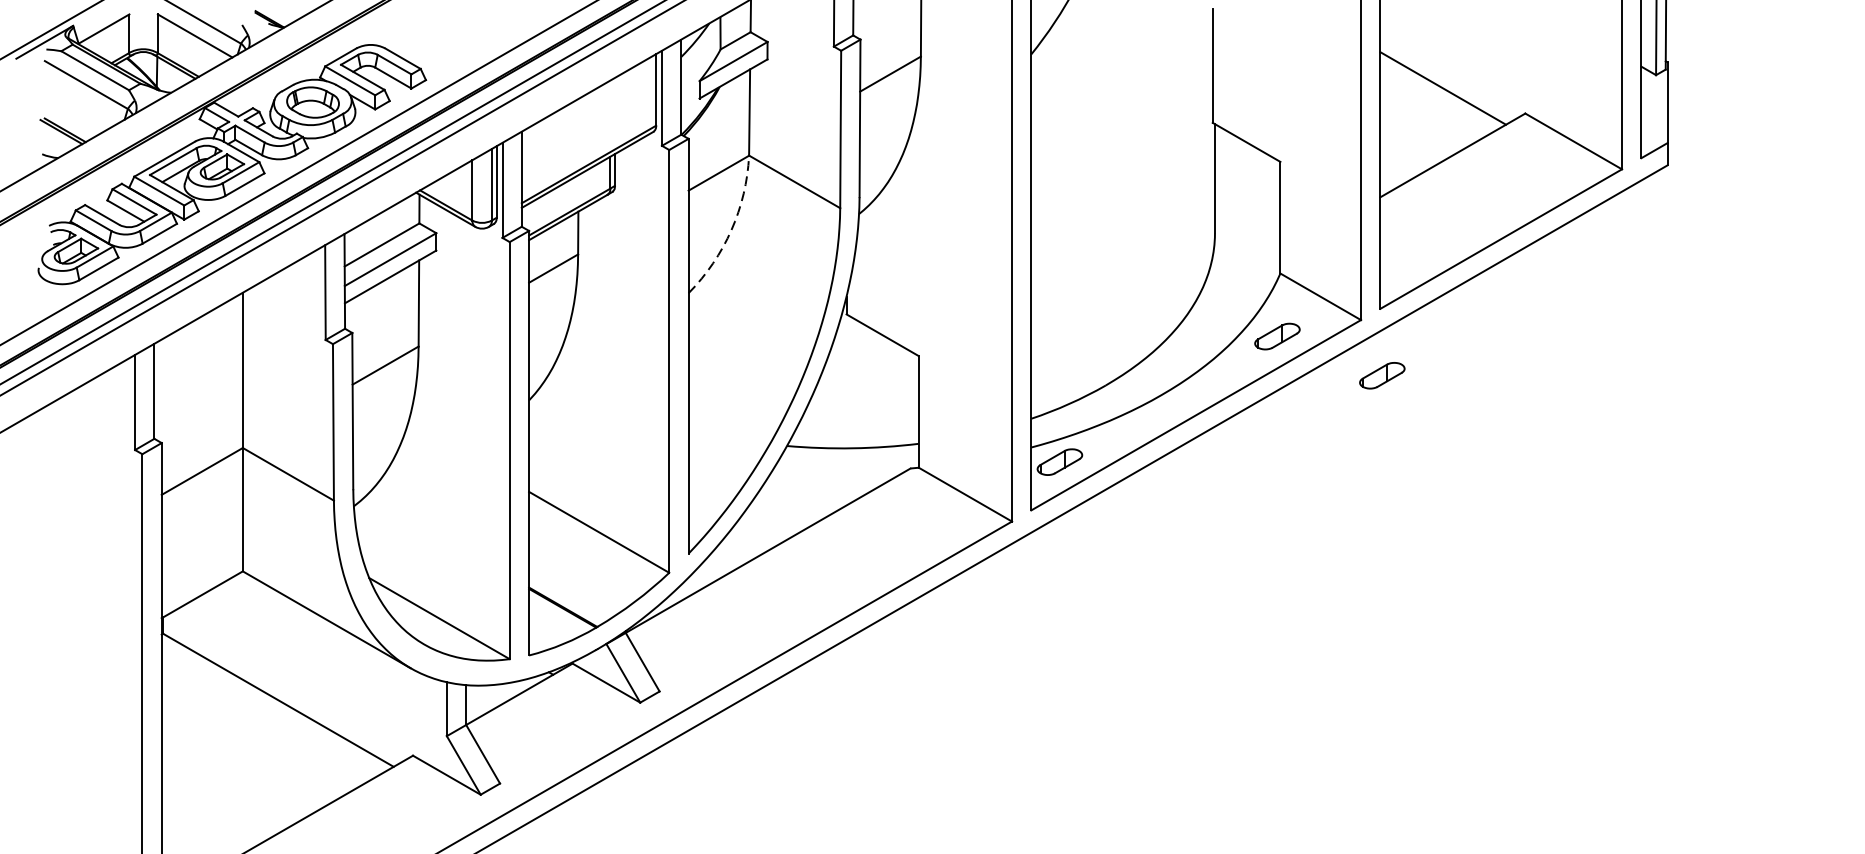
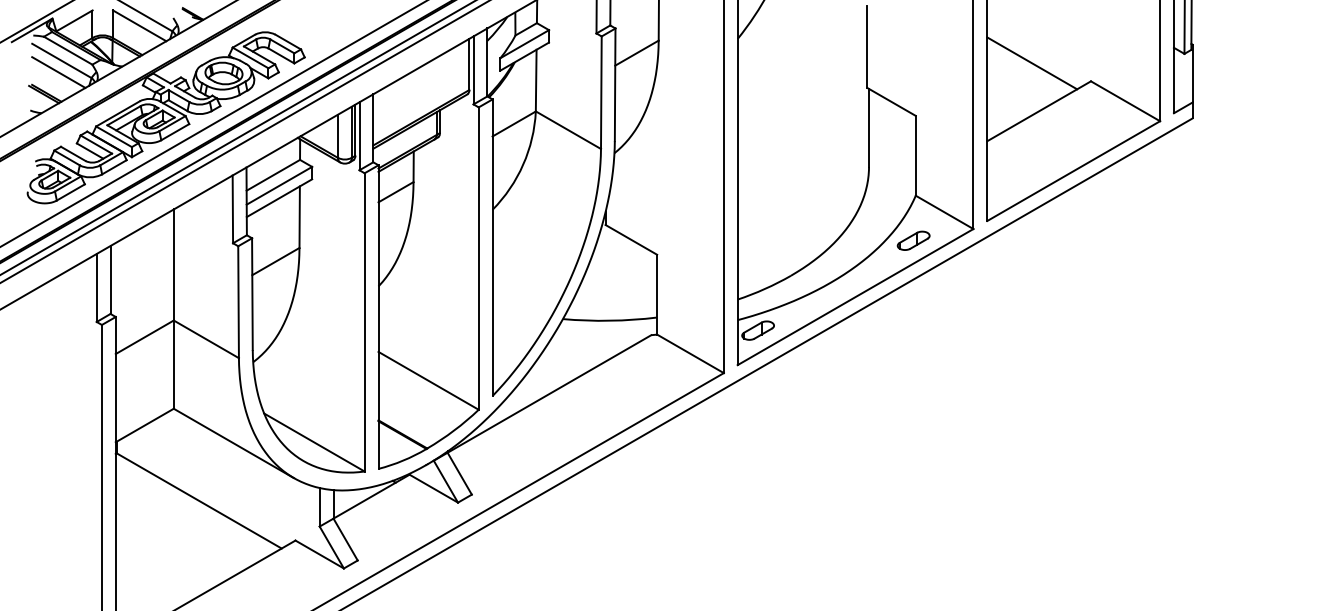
line: (81, 101) -> (58, 72), added
arc: (731, 229) -> (523, 164), dashed -> solid
part: (1382, 375) -> (988, 268), removed

